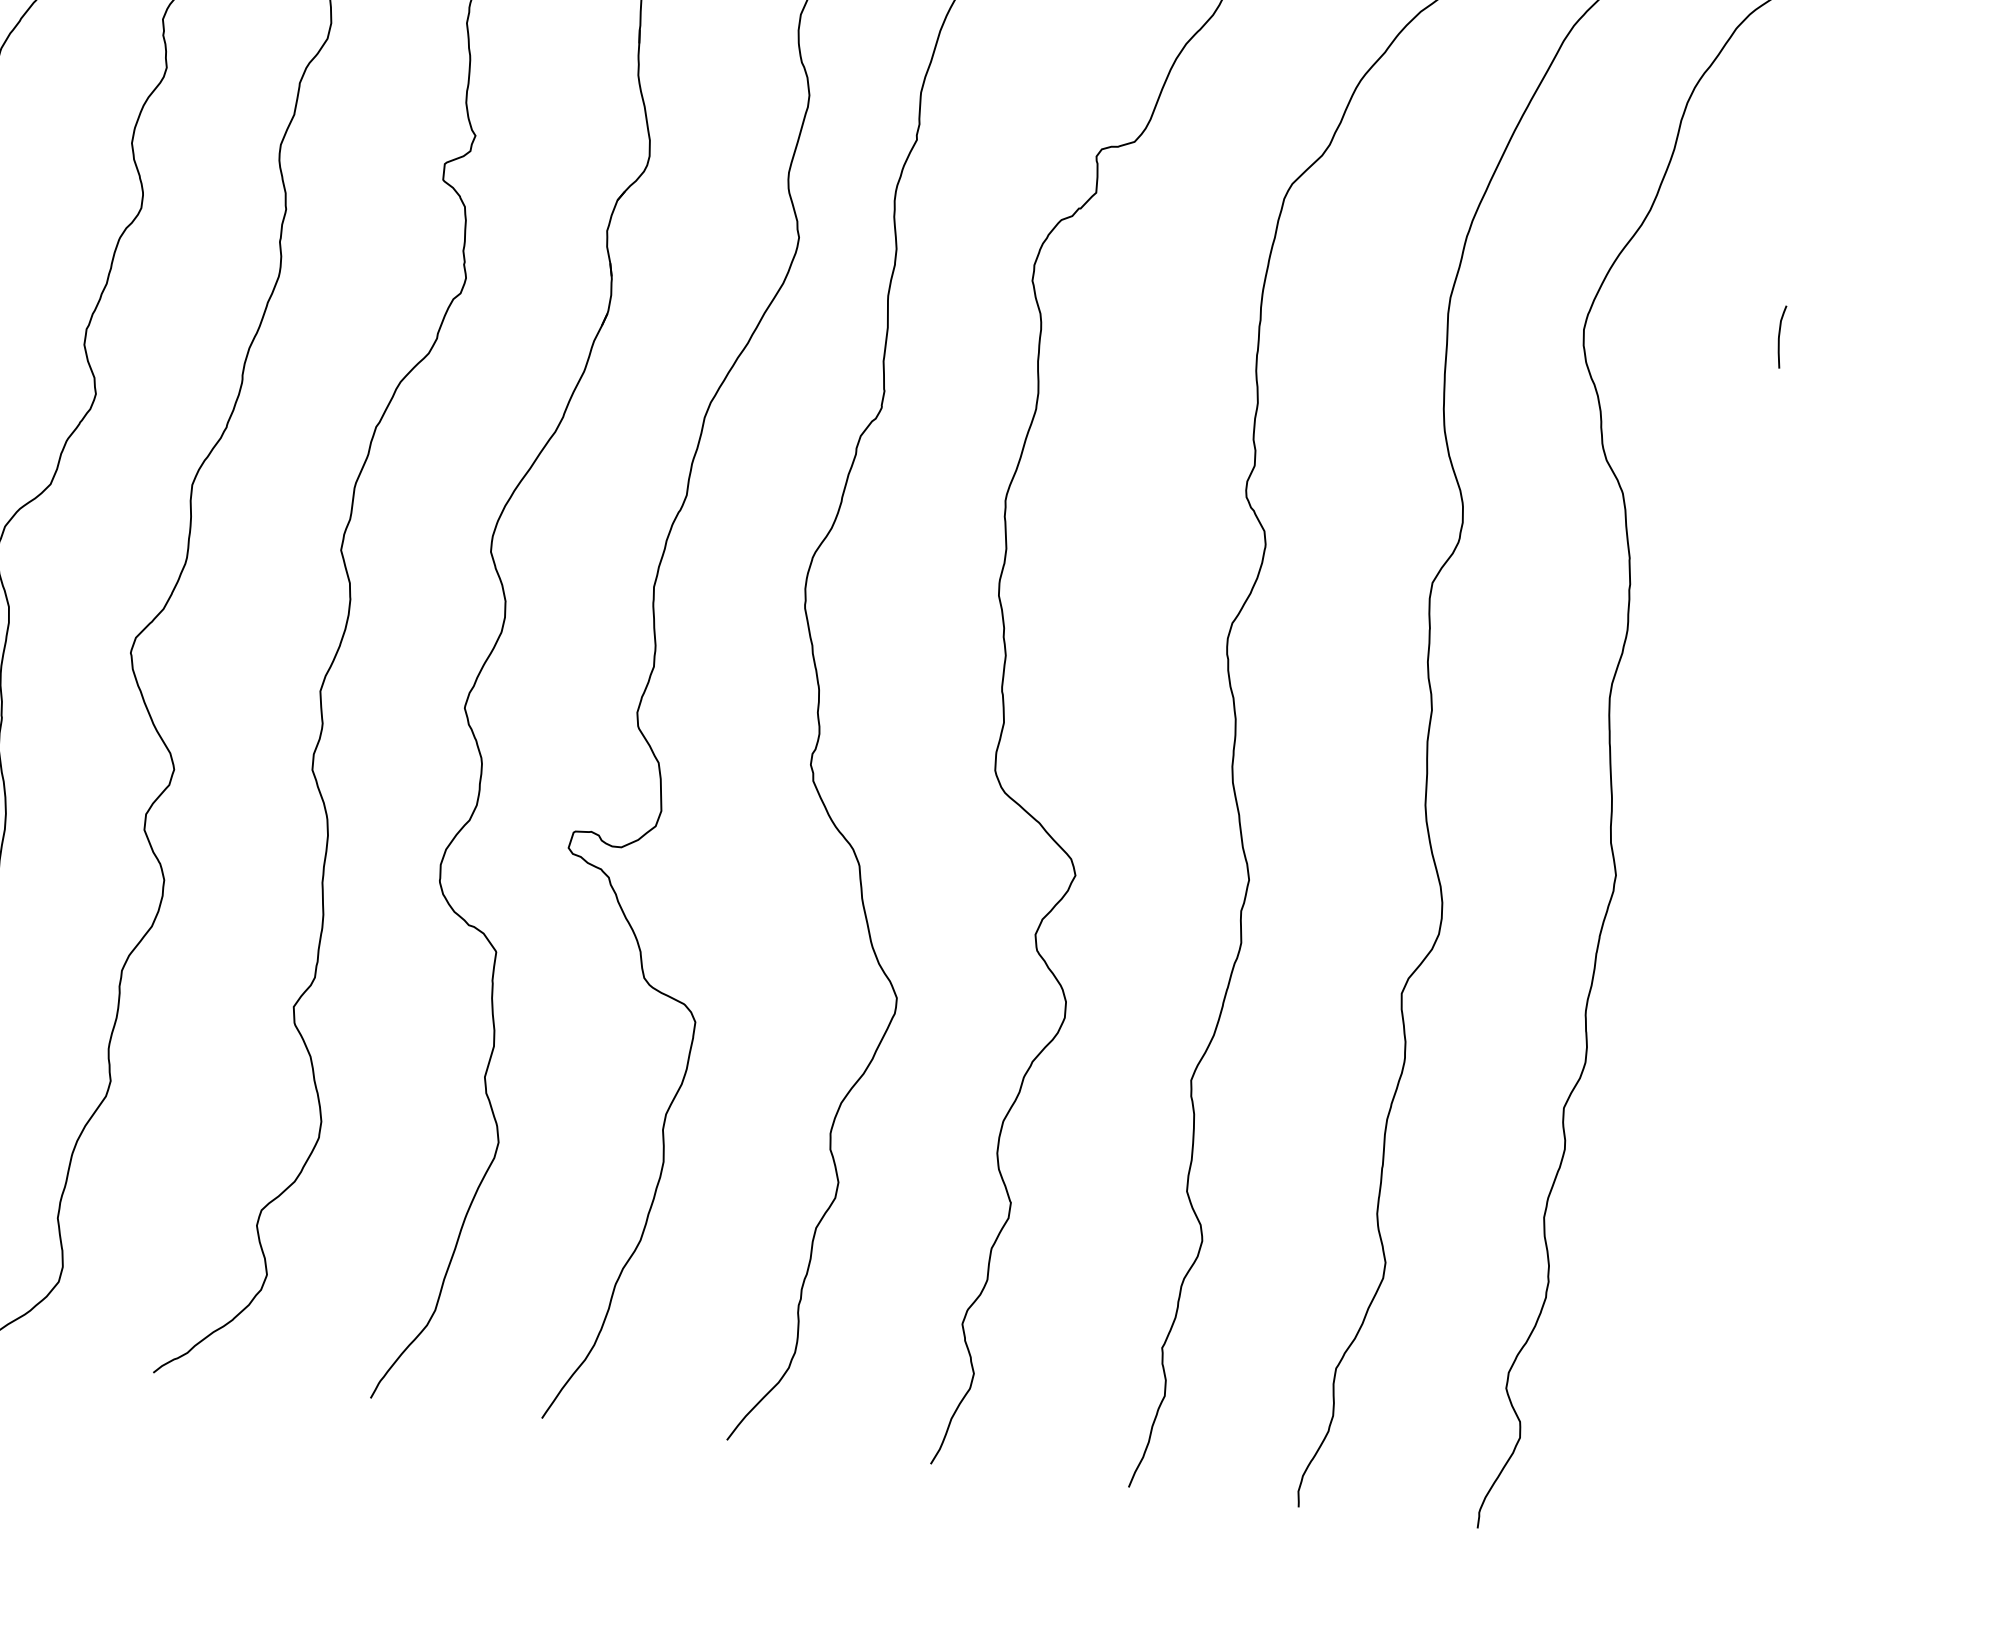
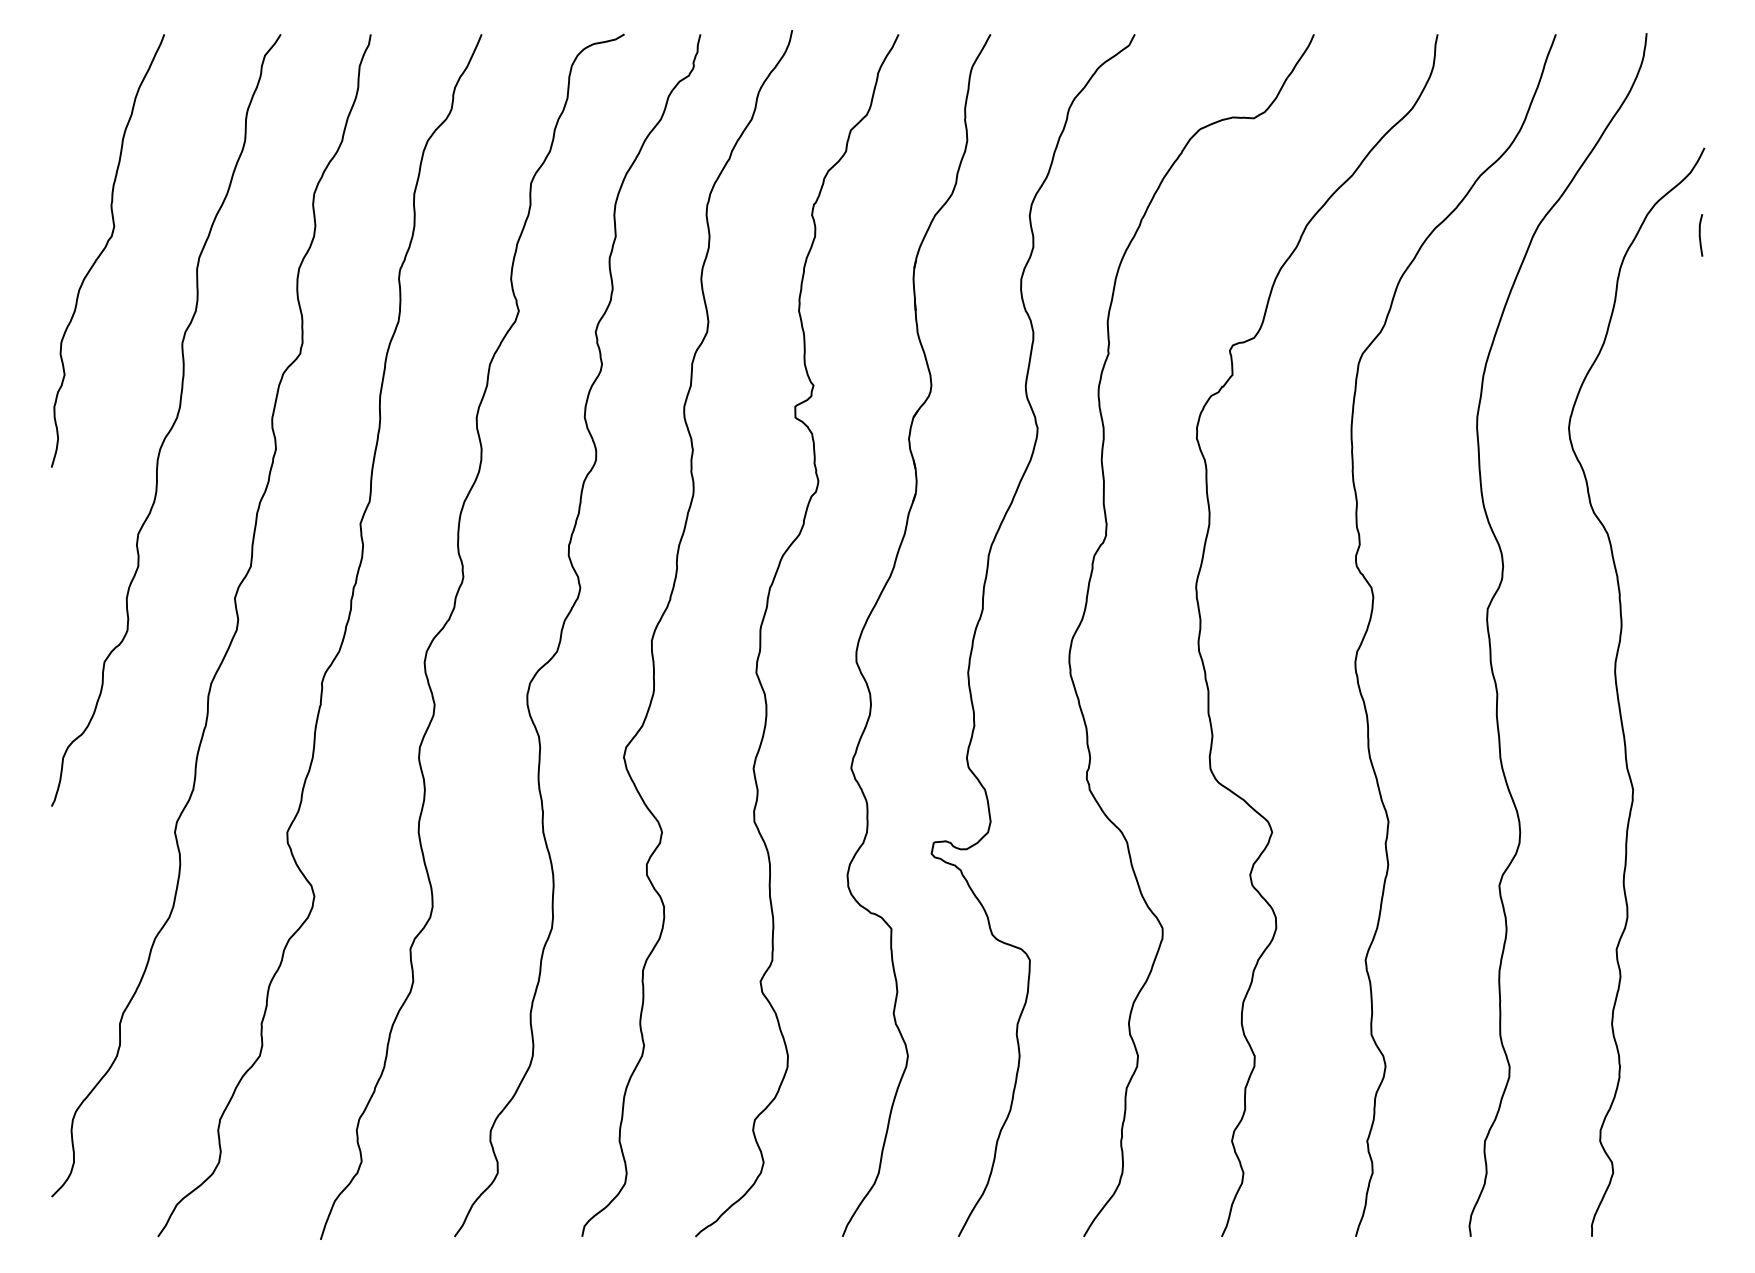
curve: (1780, 336) -> (1700, 235), moved

